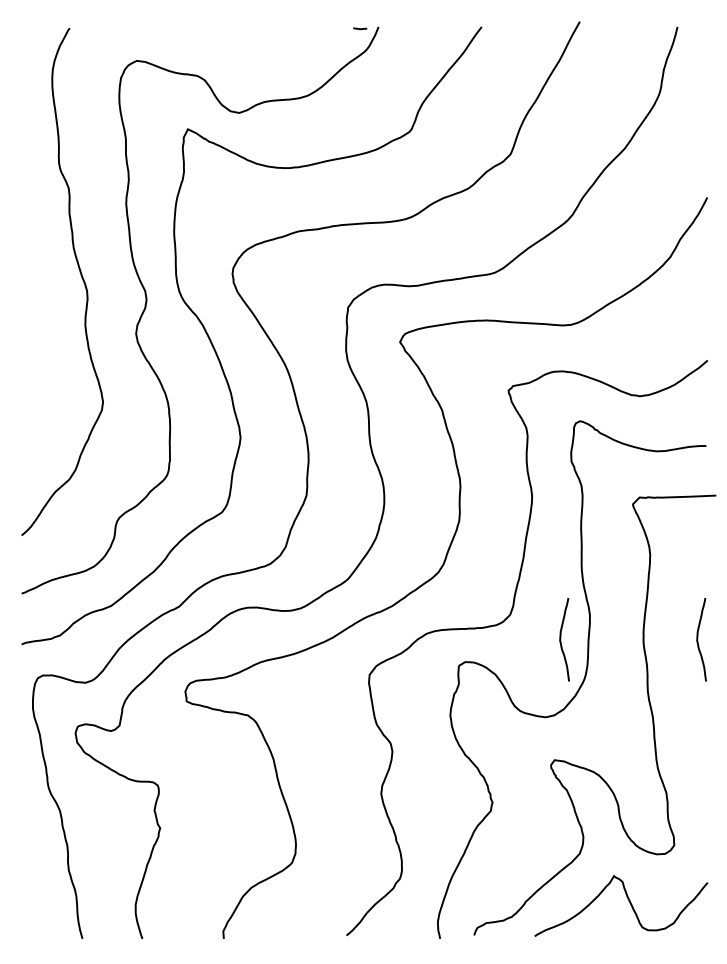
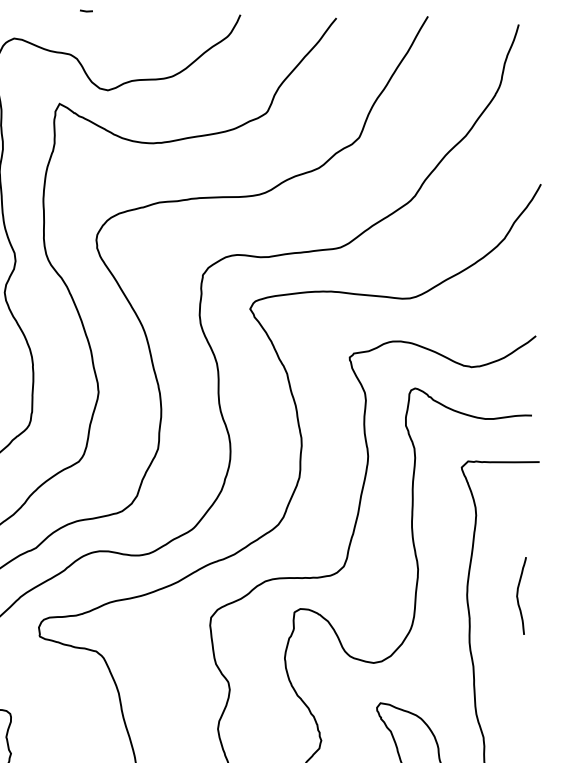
line: (360, 28) -> (86, 10), moved
curve: (561, 639) -> (390, 591), removed

